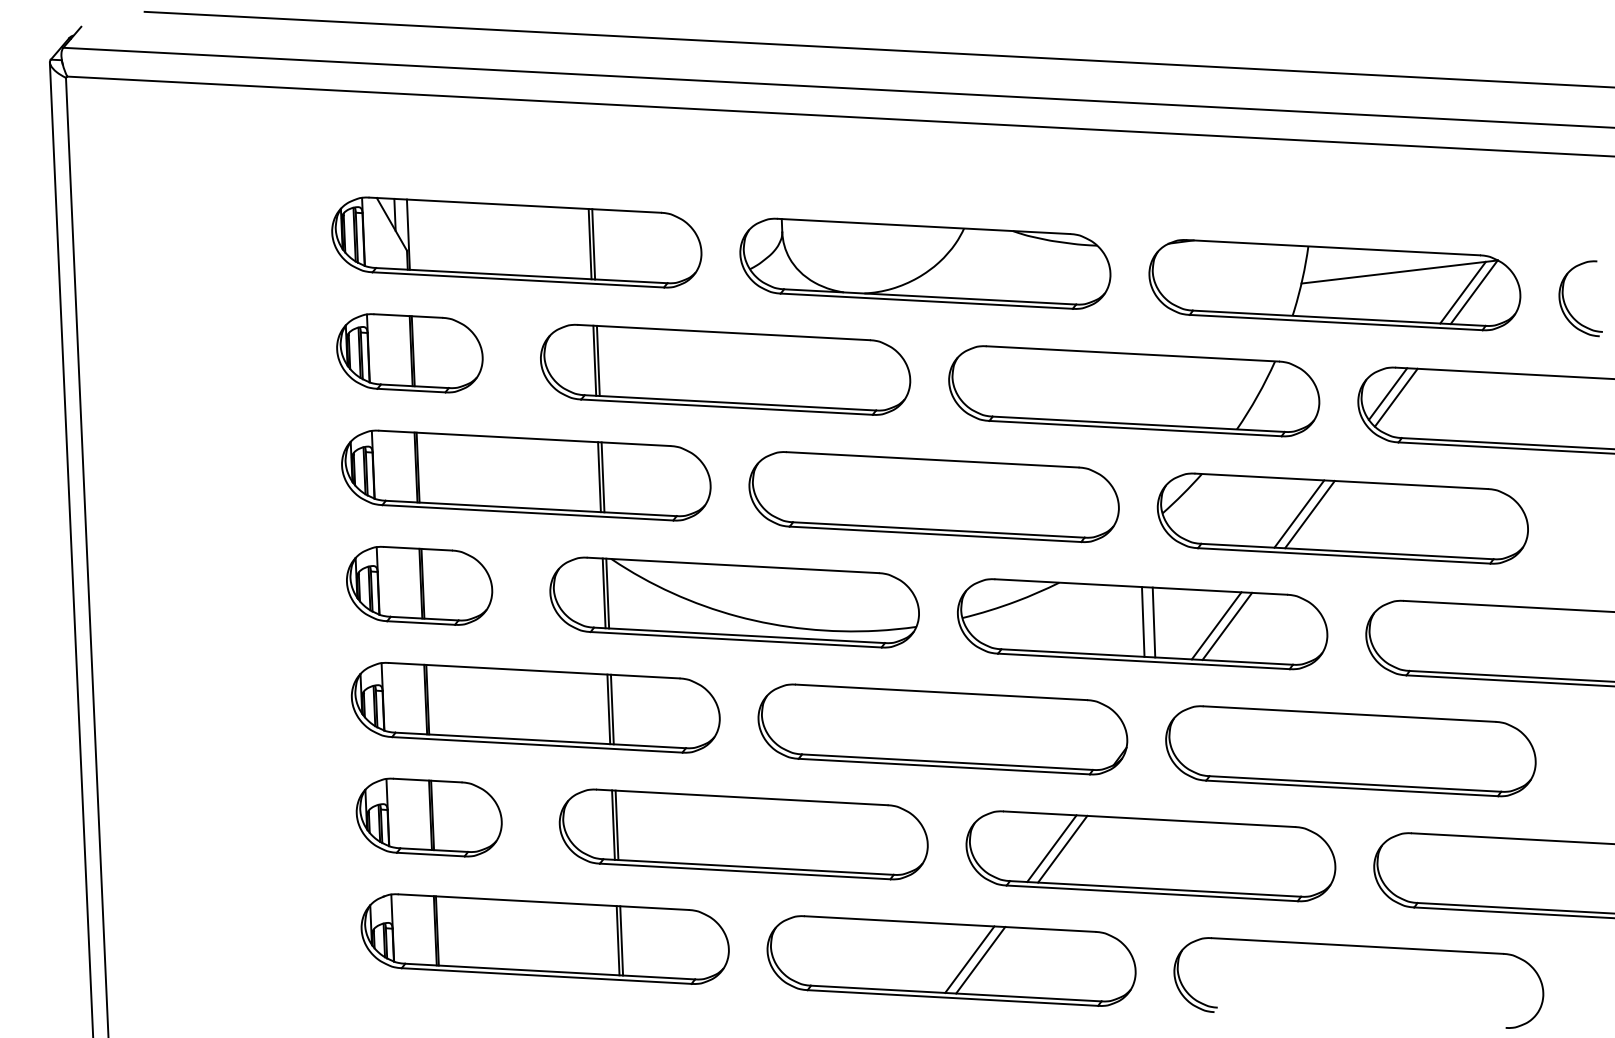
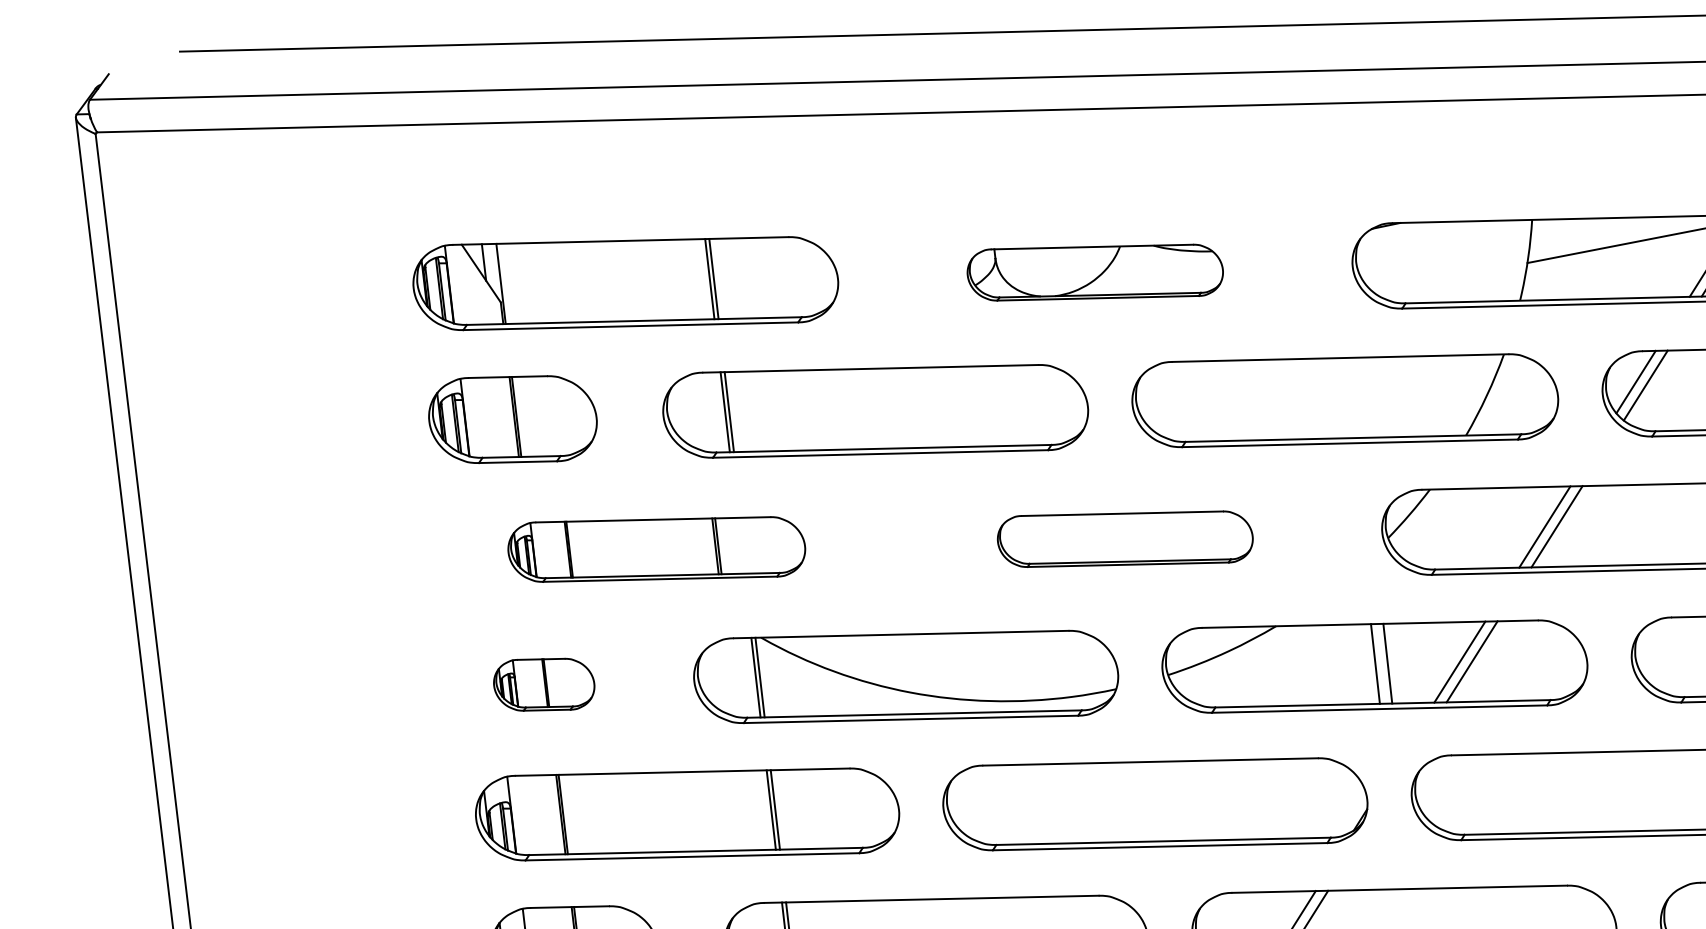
part: (925, 263) -> (1095, 272), size x0.6
part: (526, 475) -> (656, 549), size x0.7
part: (933, 497) -> (1124, 539), size x0.6
part: (419, 585) -> (543, 684), size x0.6

